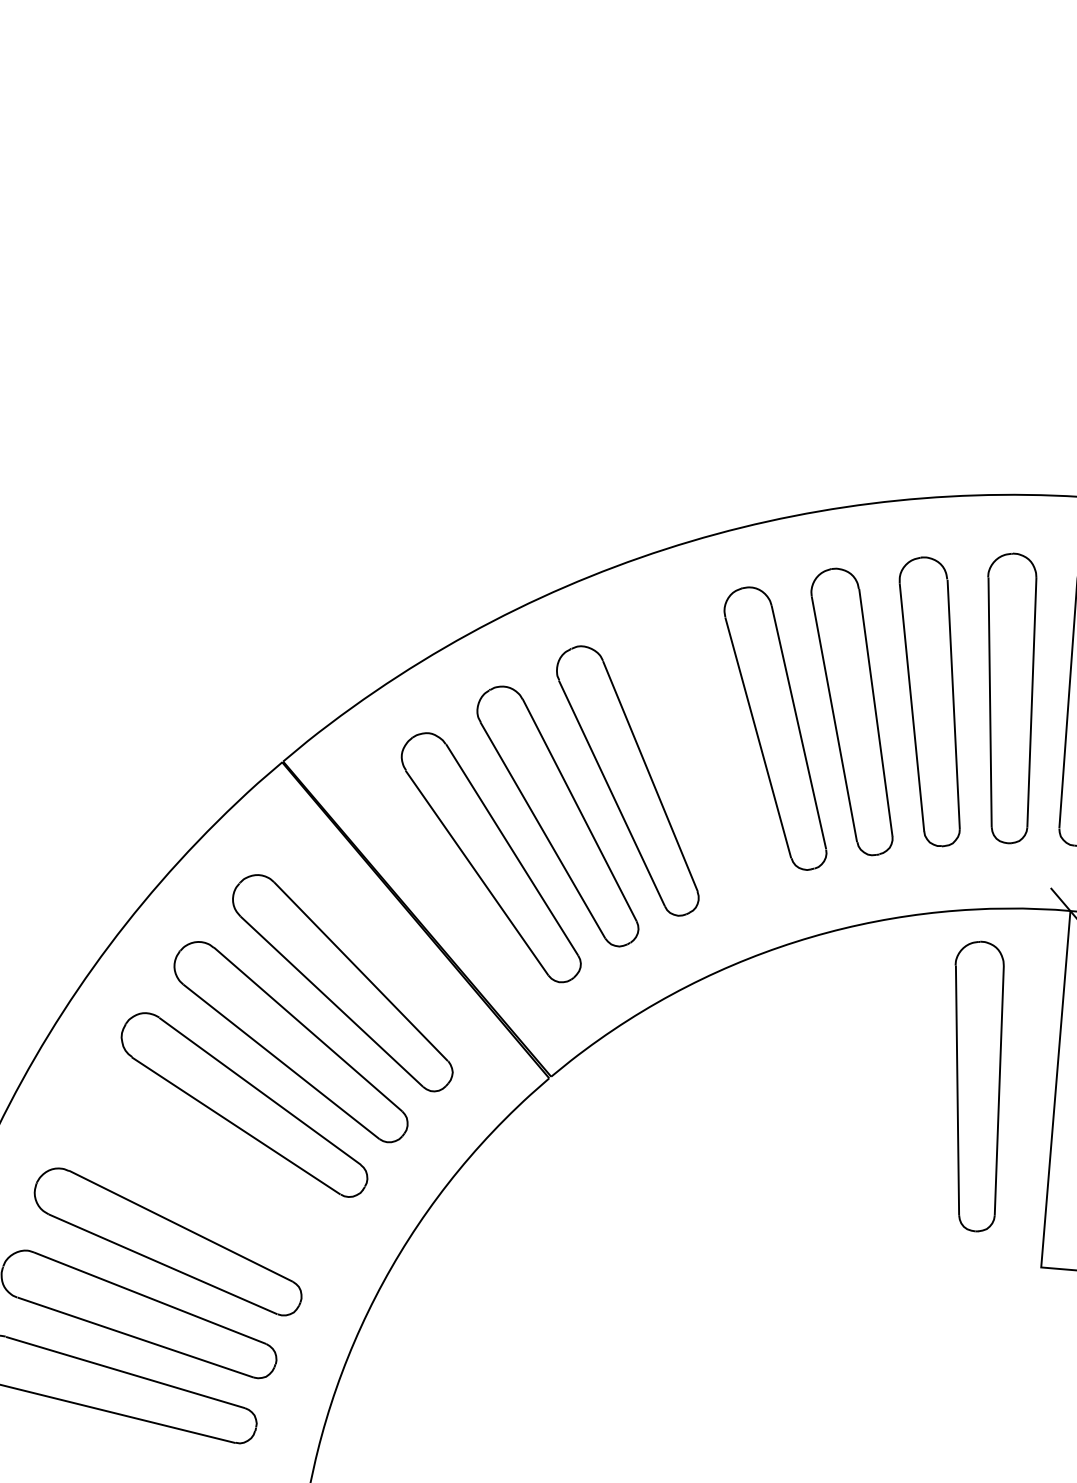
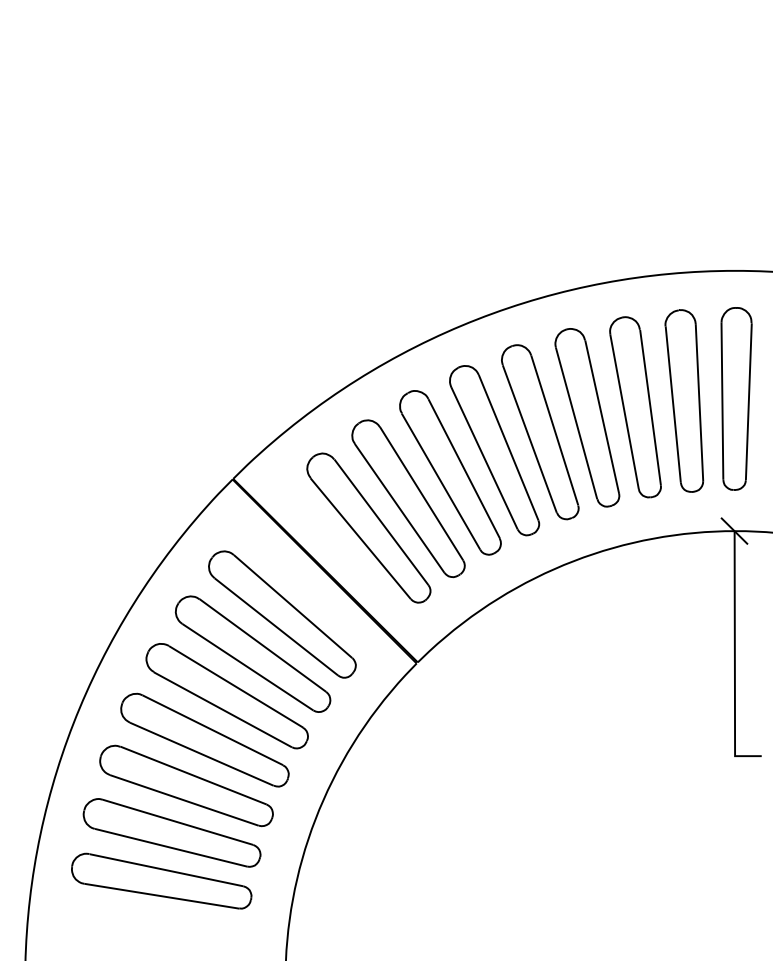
part: (700, 751) -> (494, 450), added
part: (975, 1085) -> (684, 645), removed
part: (203, 1170) -> (204, 739), added

